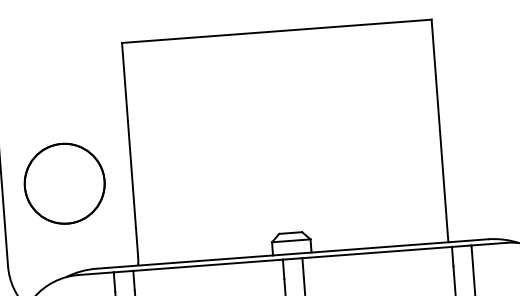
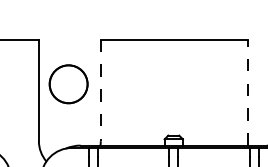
line: (440, 130) -> (248, 92), solid -> dashed
line: (129, 149) -> (100, 90), solid -> dashed
part: (64, 184) -> (68, 84), moved

